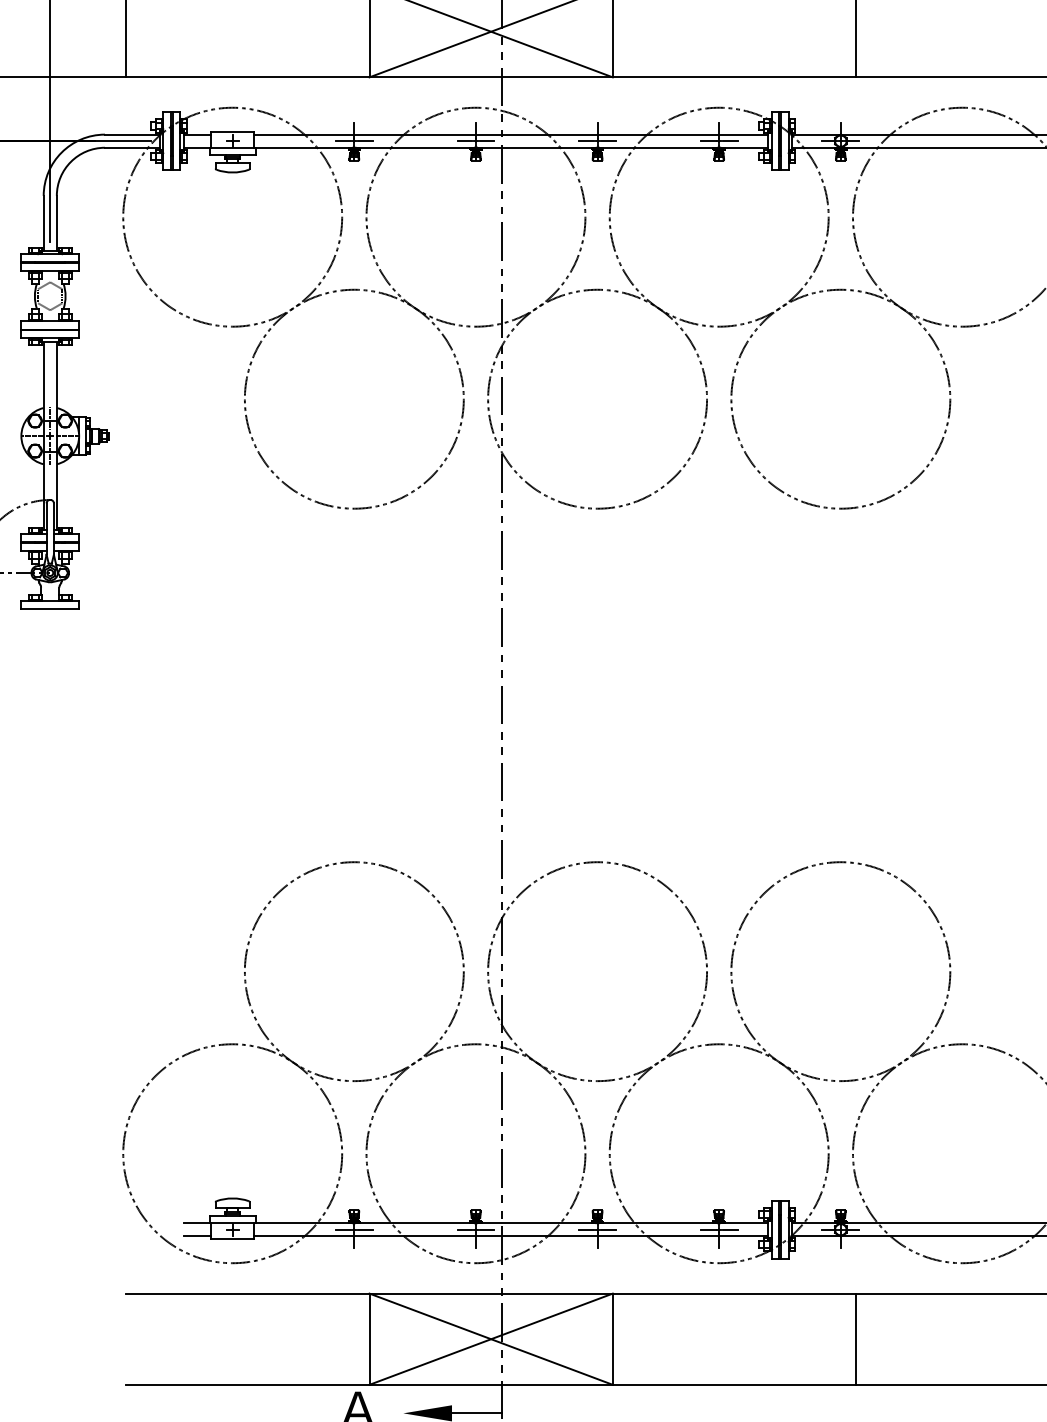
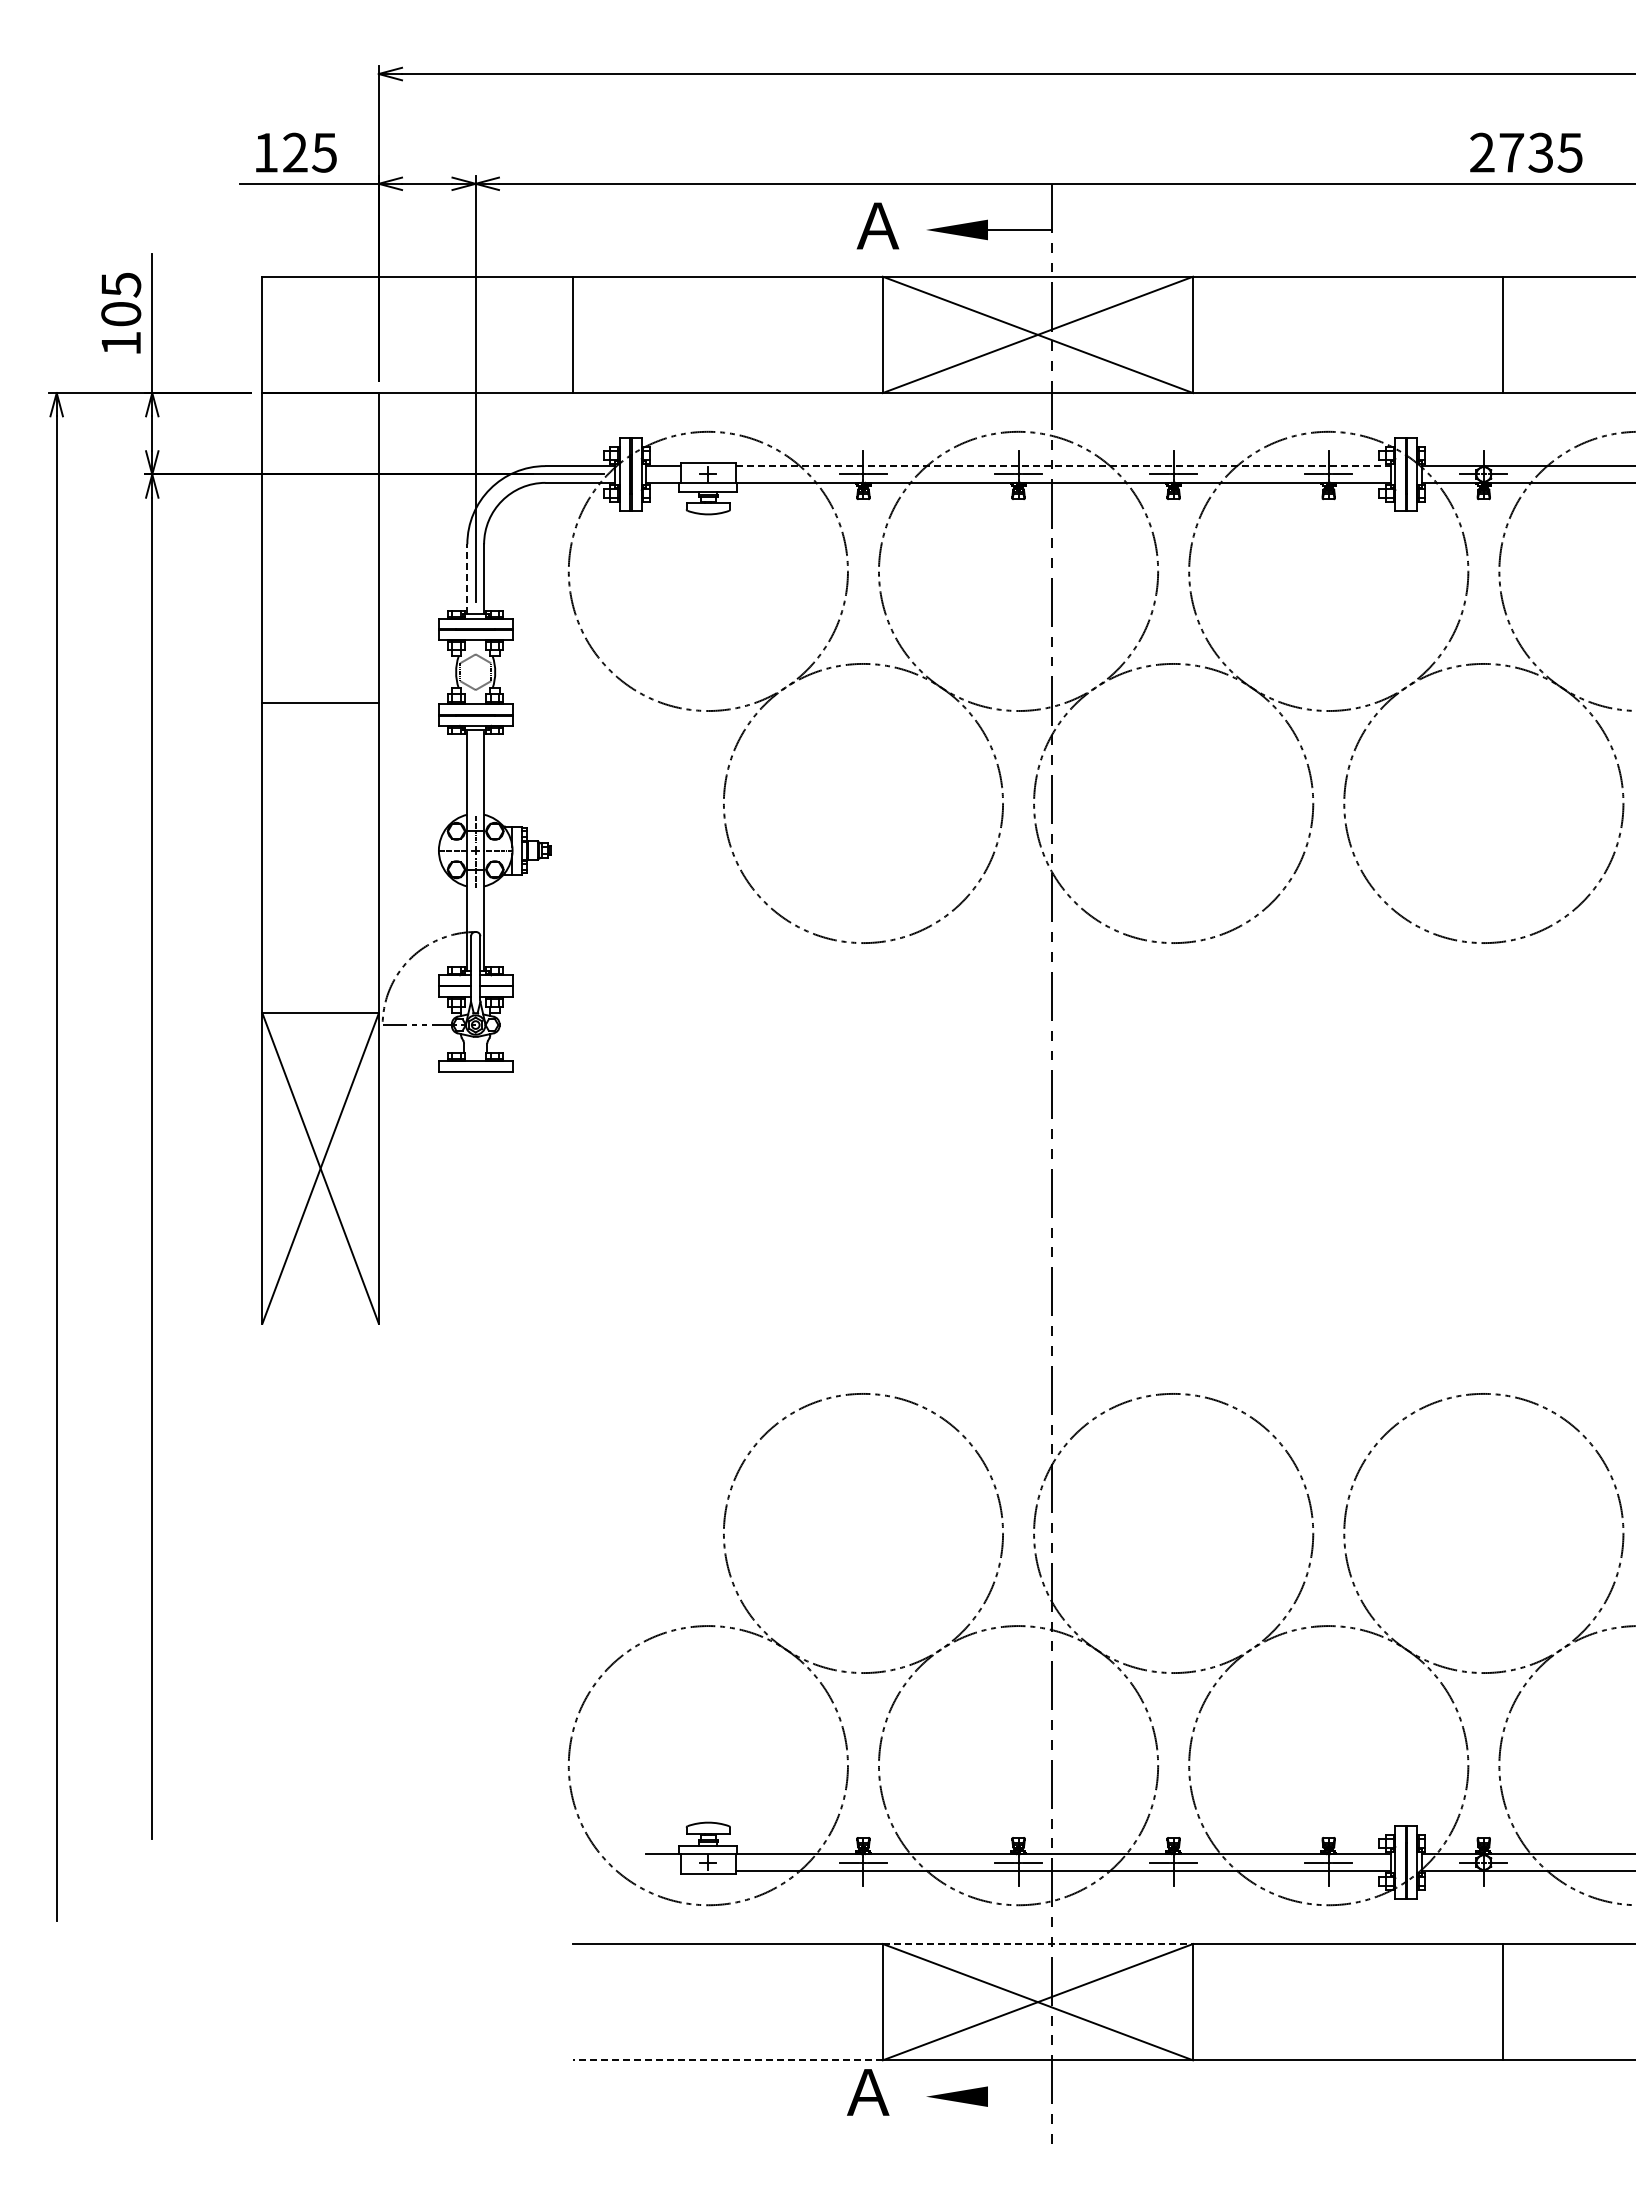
line: (511, 134) -> (1063, 466), solid -> dashed
line: (43, 223) -> (467, 579), solid -> dashed
line: (197, 1235) -> (663, 1870), removed
line: (491, 1293) -> (1038, 1944), solid -> dashed
line: (247, 1384) -> (727, 2060), solid -> dashed
line: (477, 1413) -> (1020, 2096), removed

